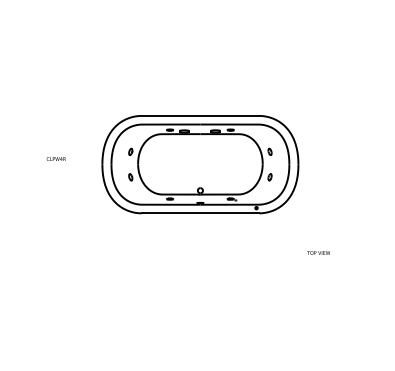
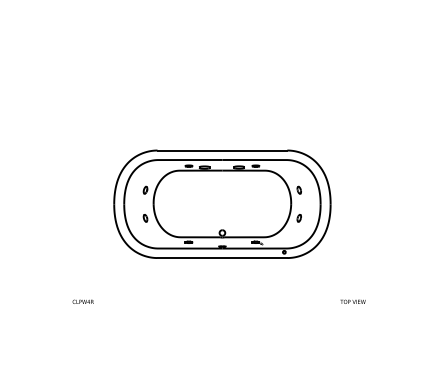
text: (55, 158) -> (82, 301), moved

